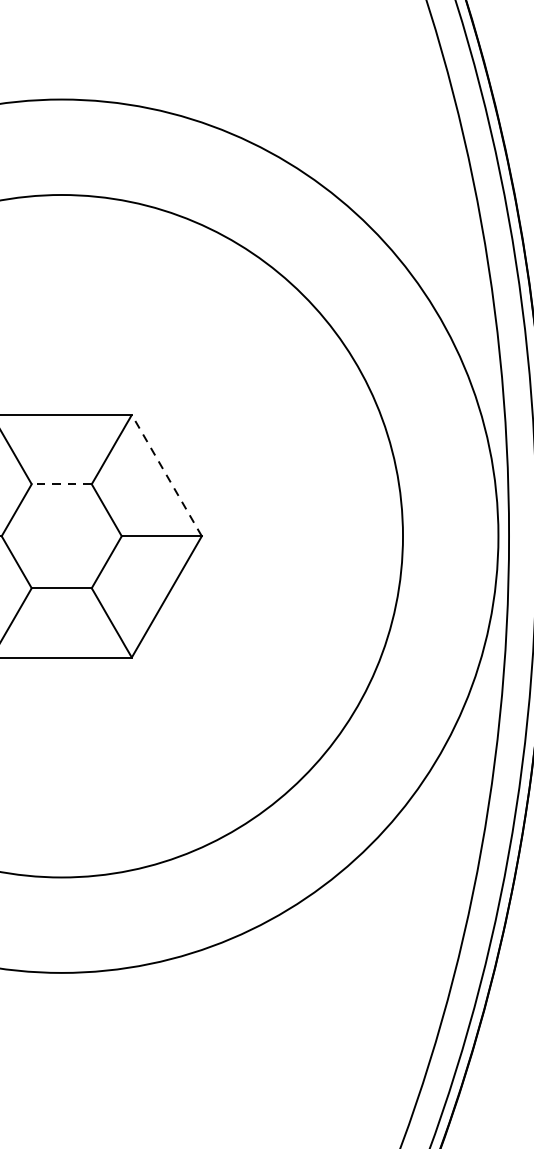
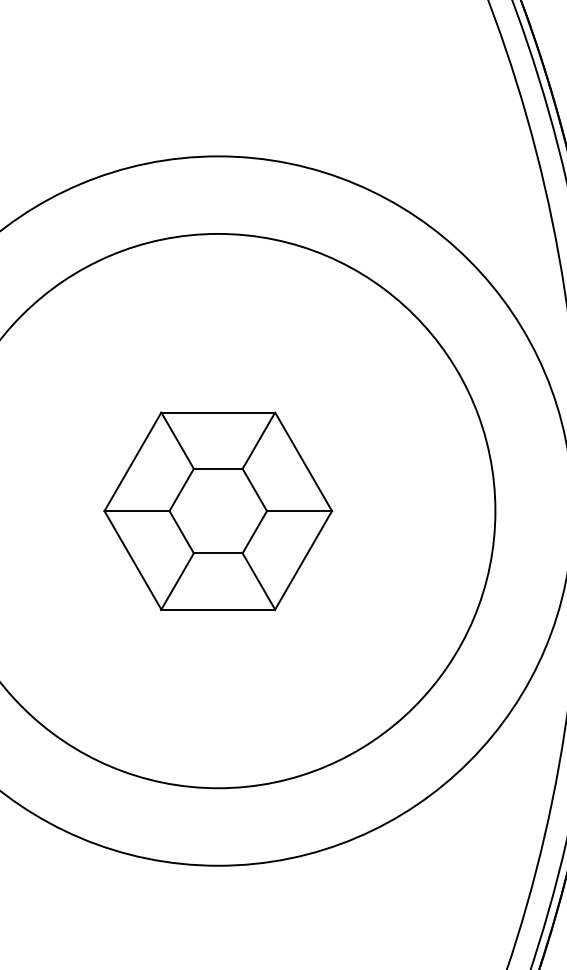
line: (166, 475) -> (303, 461), dashed -> solid
line: (60, 483) -> (217, 468), dashed -> solid

